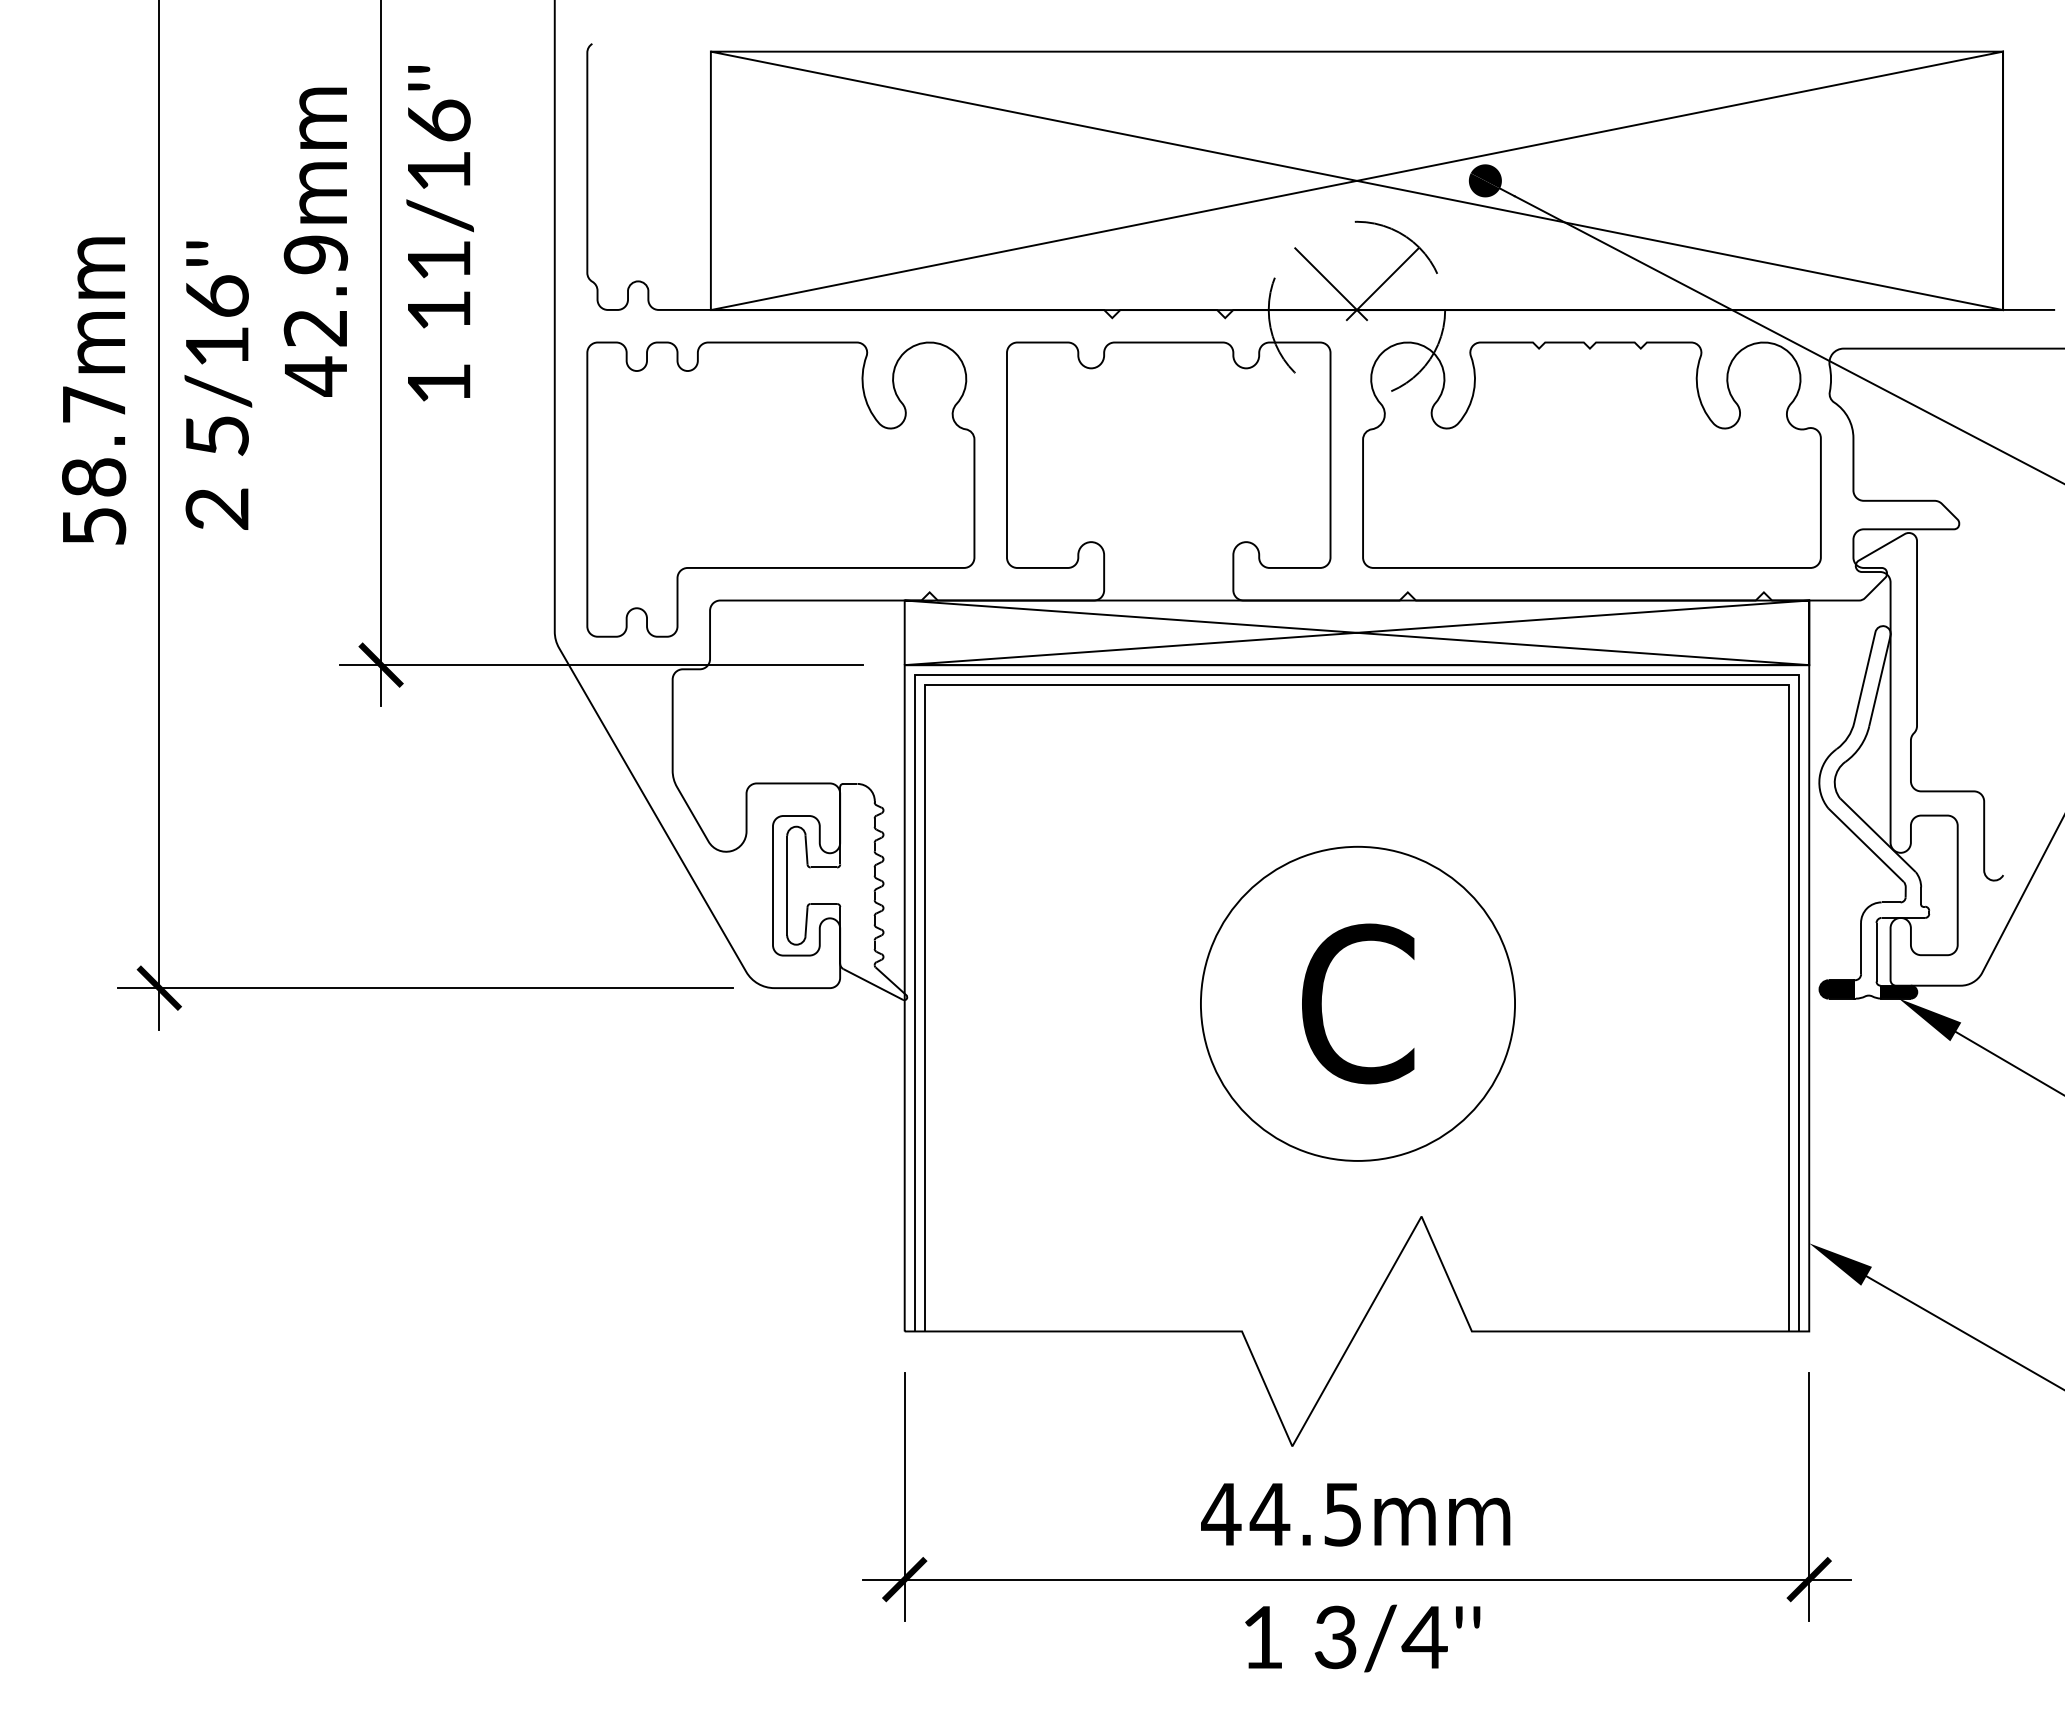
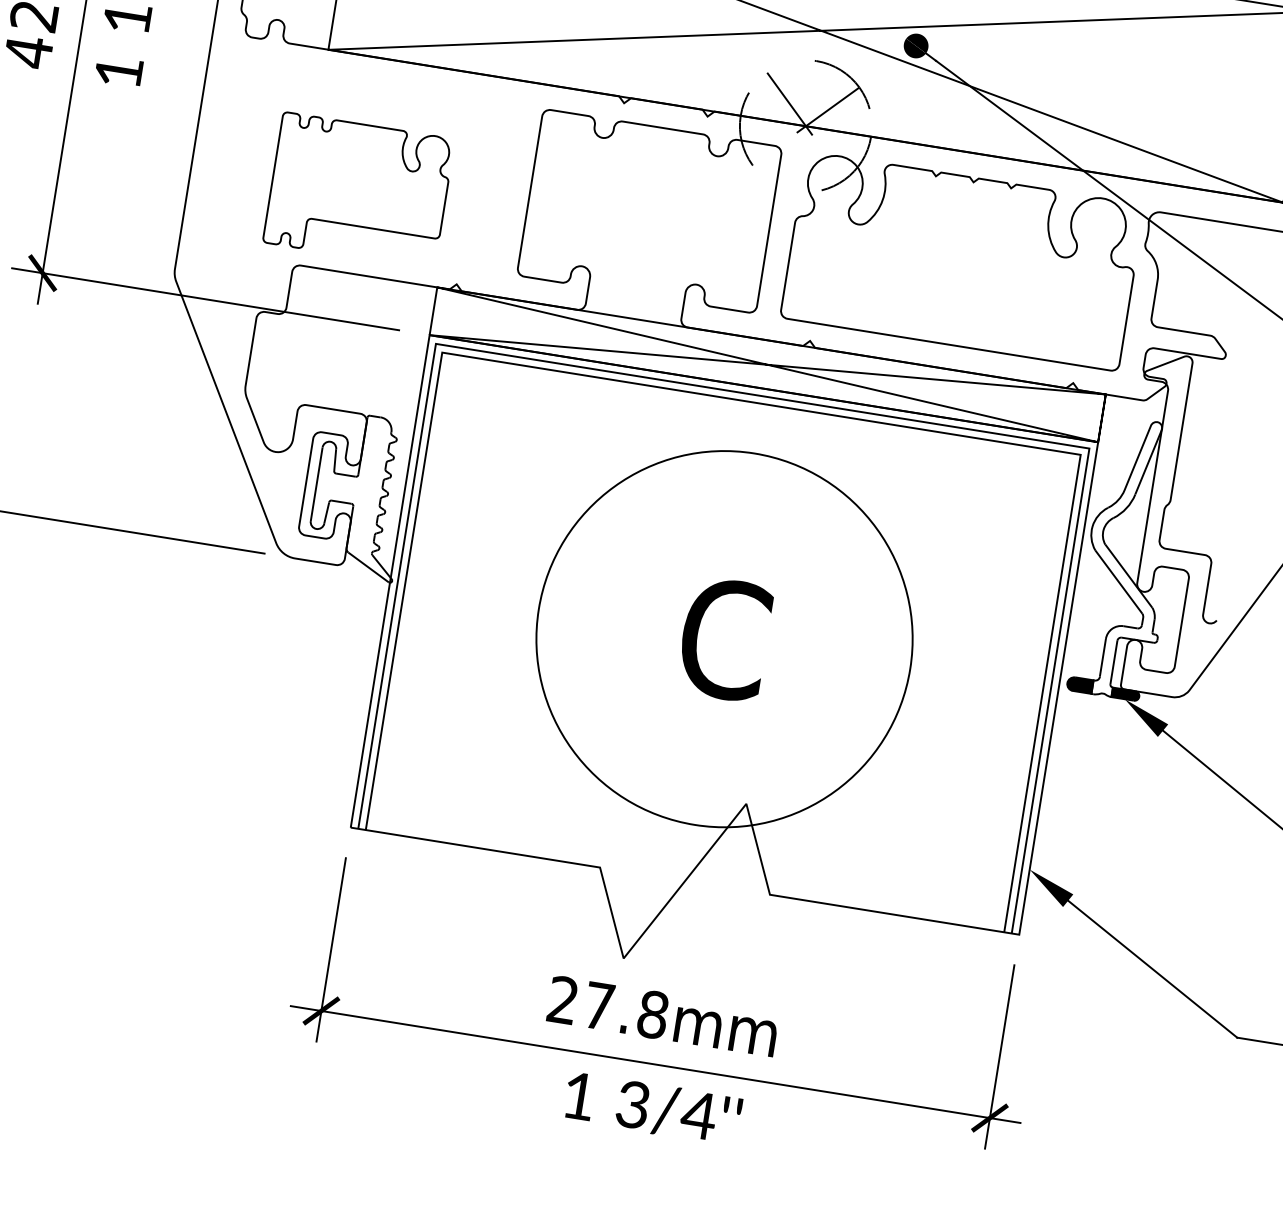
part: (780, 489) -> (358, 190), size x0.6
circle: (1357, 1003) -> (724, 638), size x1.6
text: (1281, 1514) -> (607, 1007), 44.5mm -> 27.8mm

